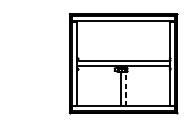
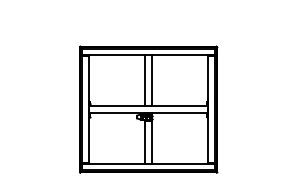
line: (121, 40) -> (145, 80), added
line: (126, 40) -> (151, 80), added
line: (126, 89) -> (151, 142), dashed -> solid

